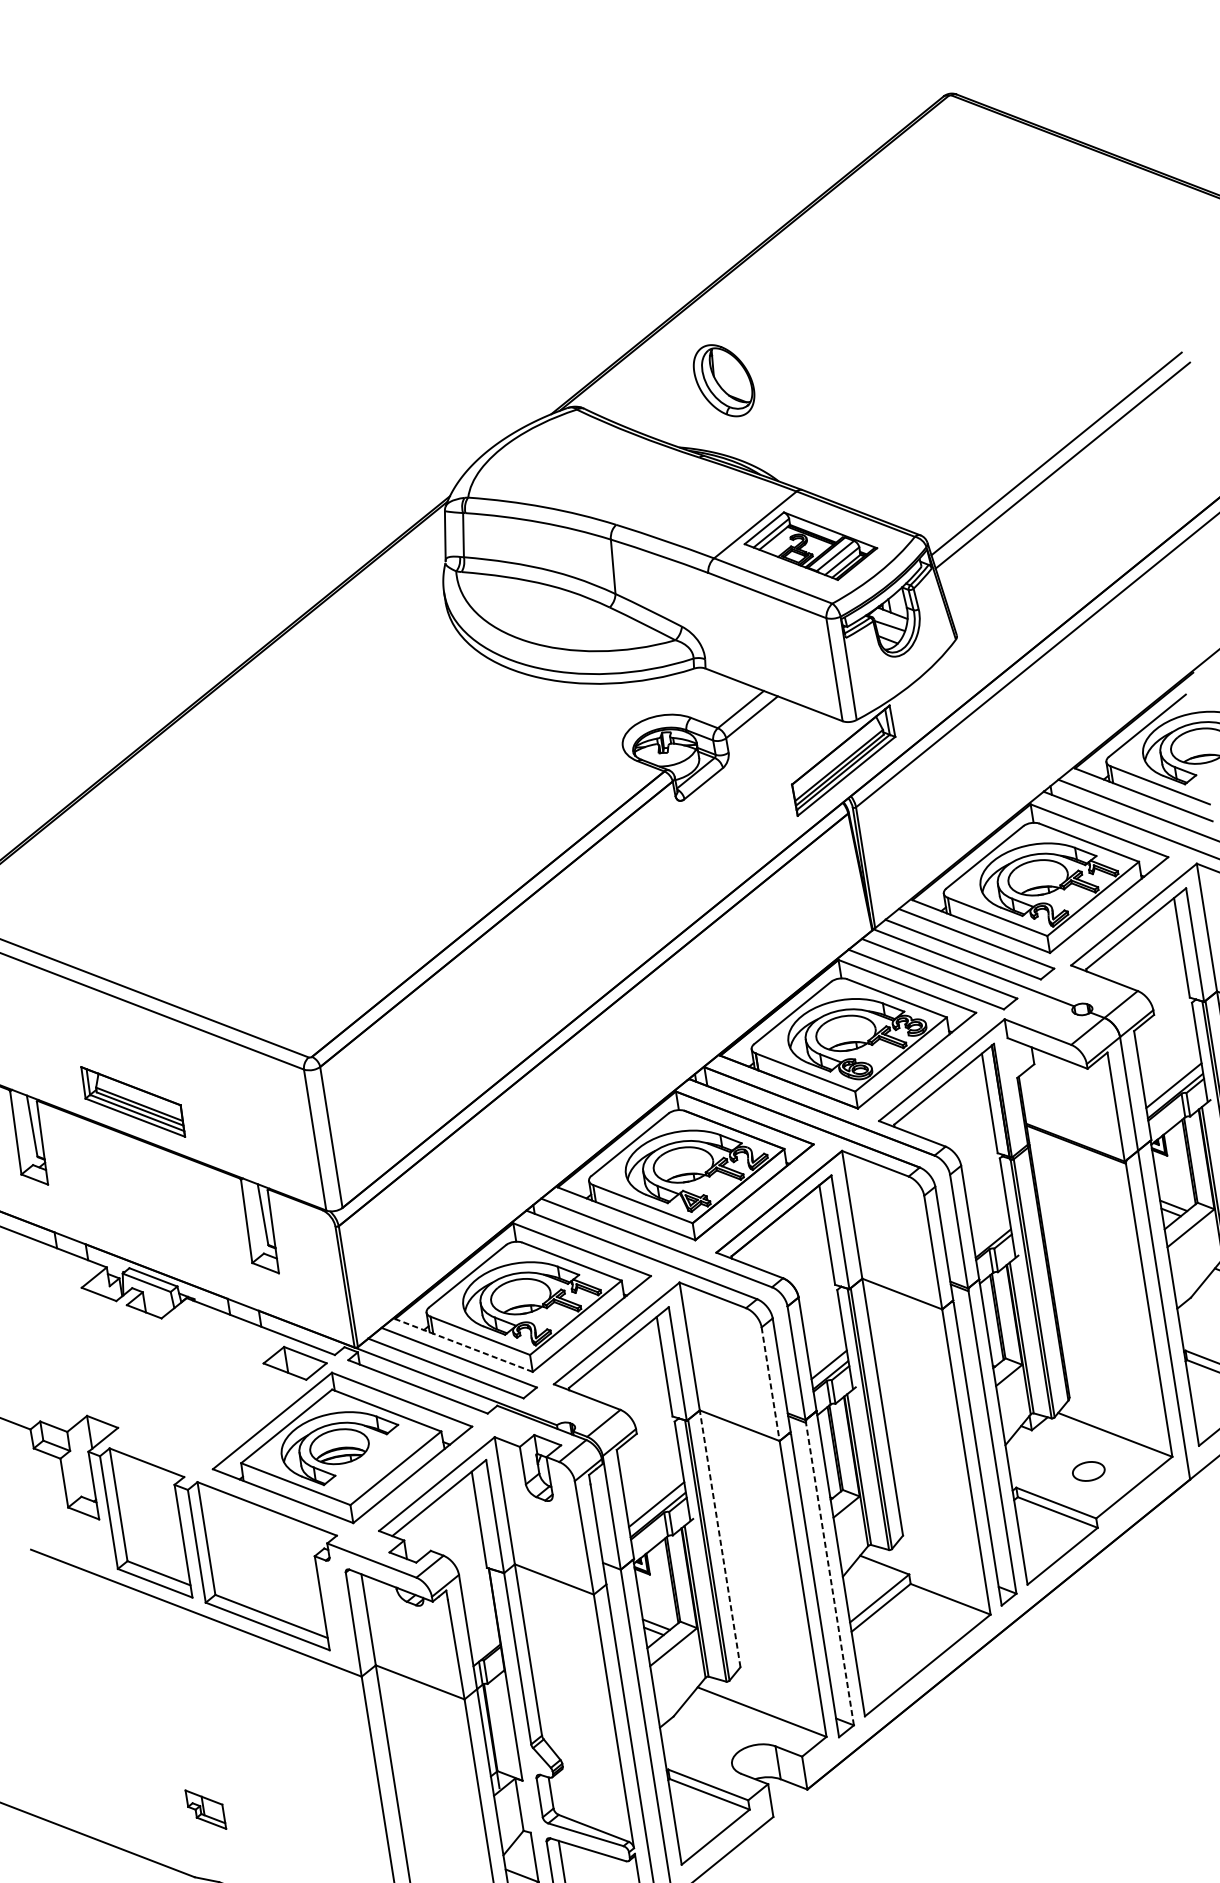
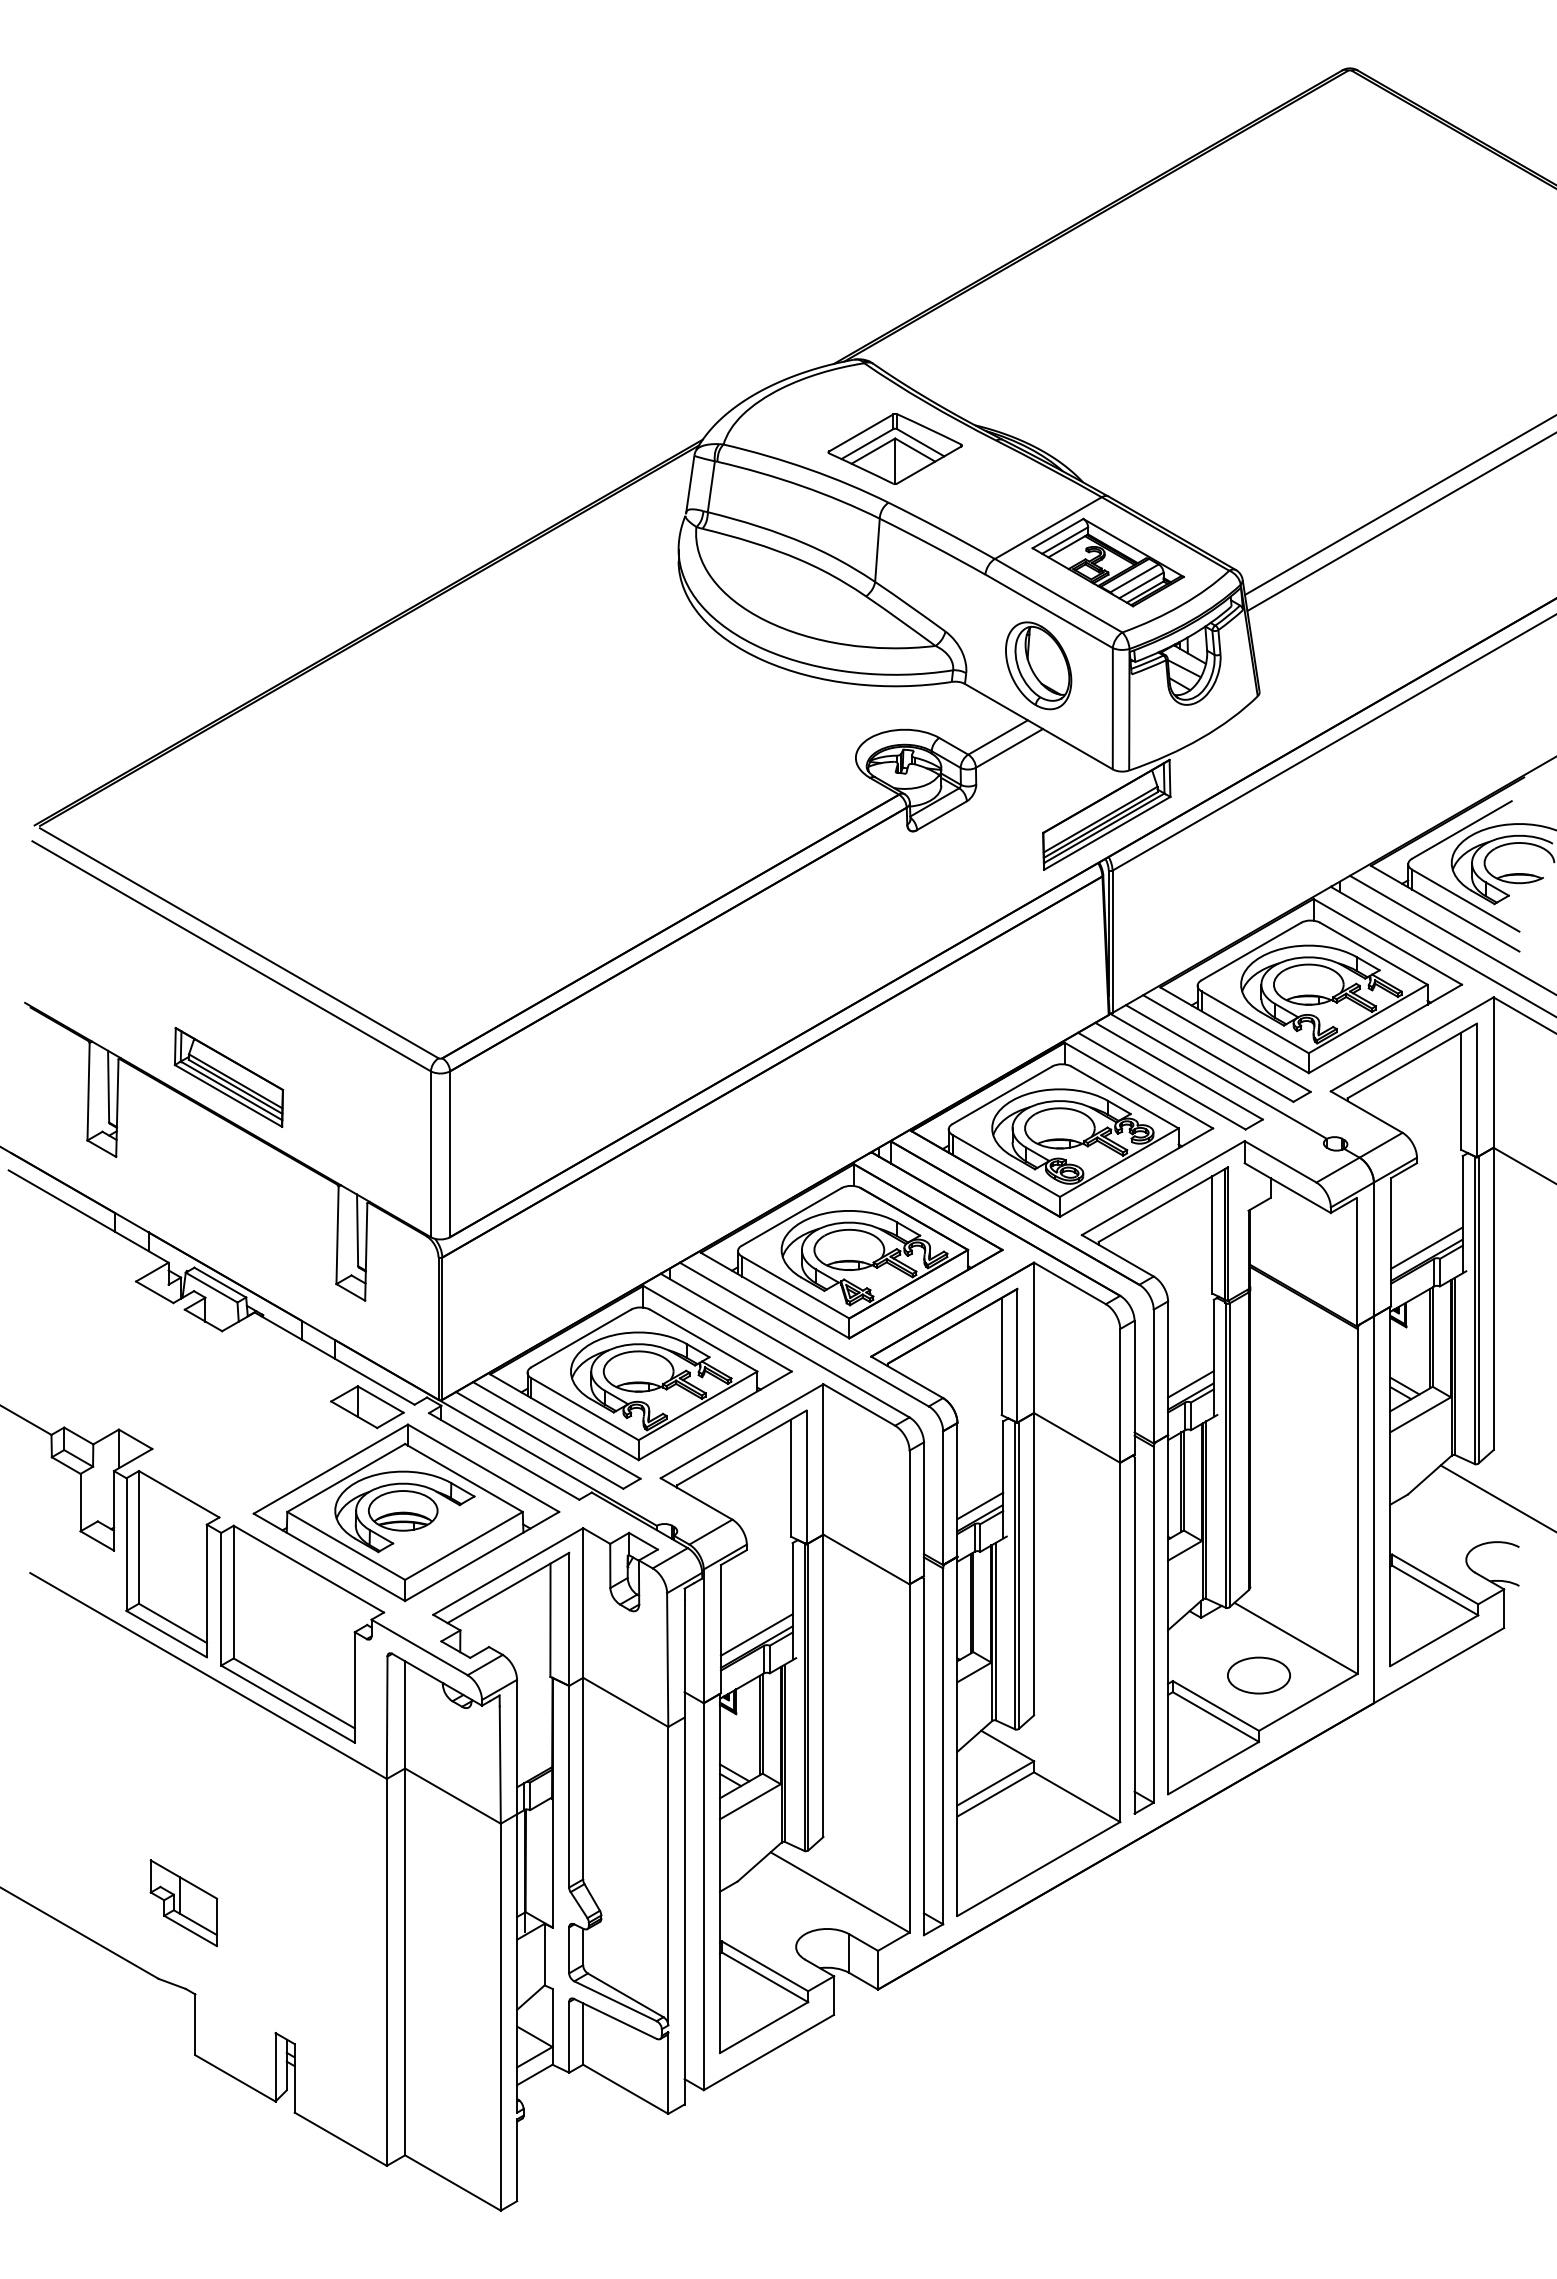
part: (723, 380) -> (1038, 665), moved
part: (613, 477) -> (894, 448), added
line: (991, 1233) -> (1190, 1384), added
line: (464, 1345) -> (564, 1417), dashed -> solid
line: (770, 1384) -> (909, 1517), dashed -> solid
part: (1088, 1471) -> (1258, 1675), size x1.67
line: (720, 1538) -> (823, 1685), dashed -> solid
line: (830, 1574) -> (943, 1746), dashed -> solid
part: (205, 1809) -> (183, 1903), size x1.67

